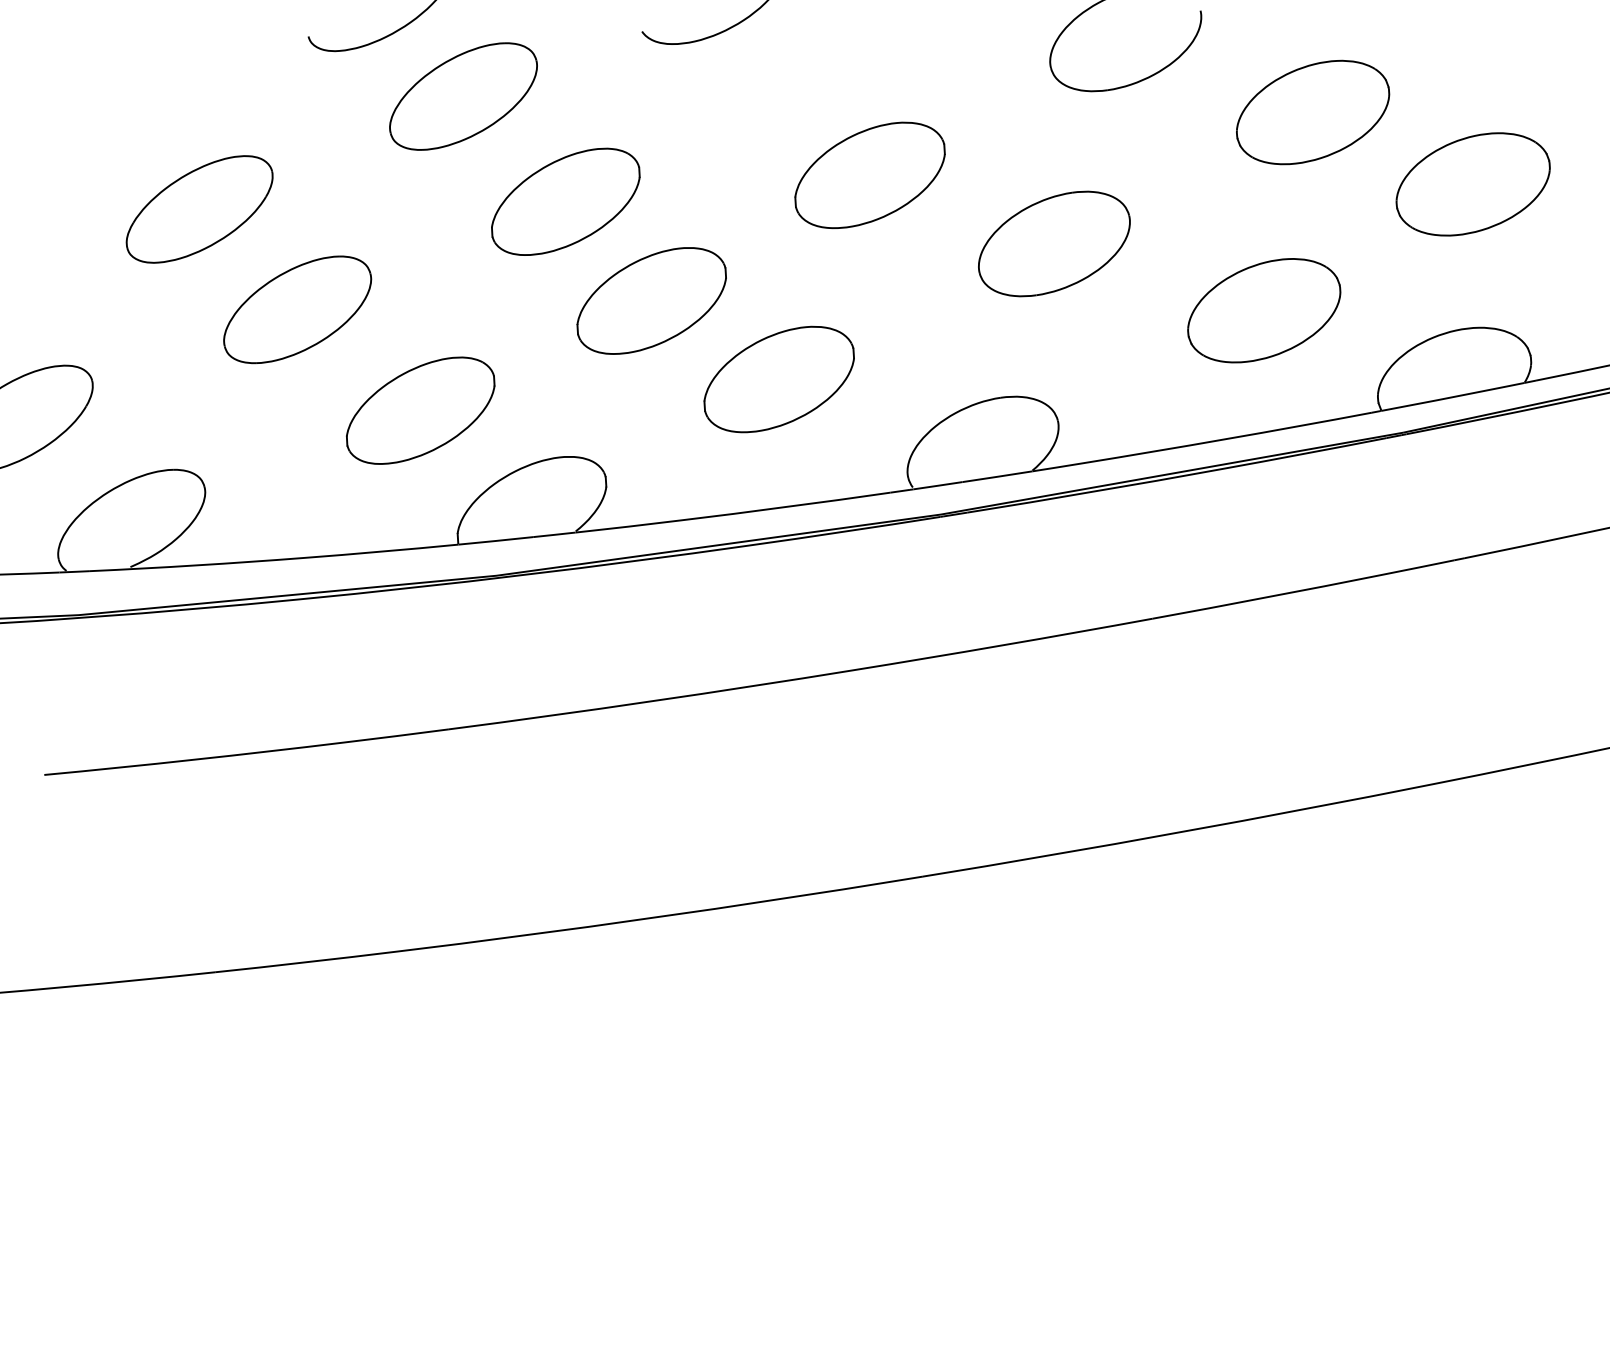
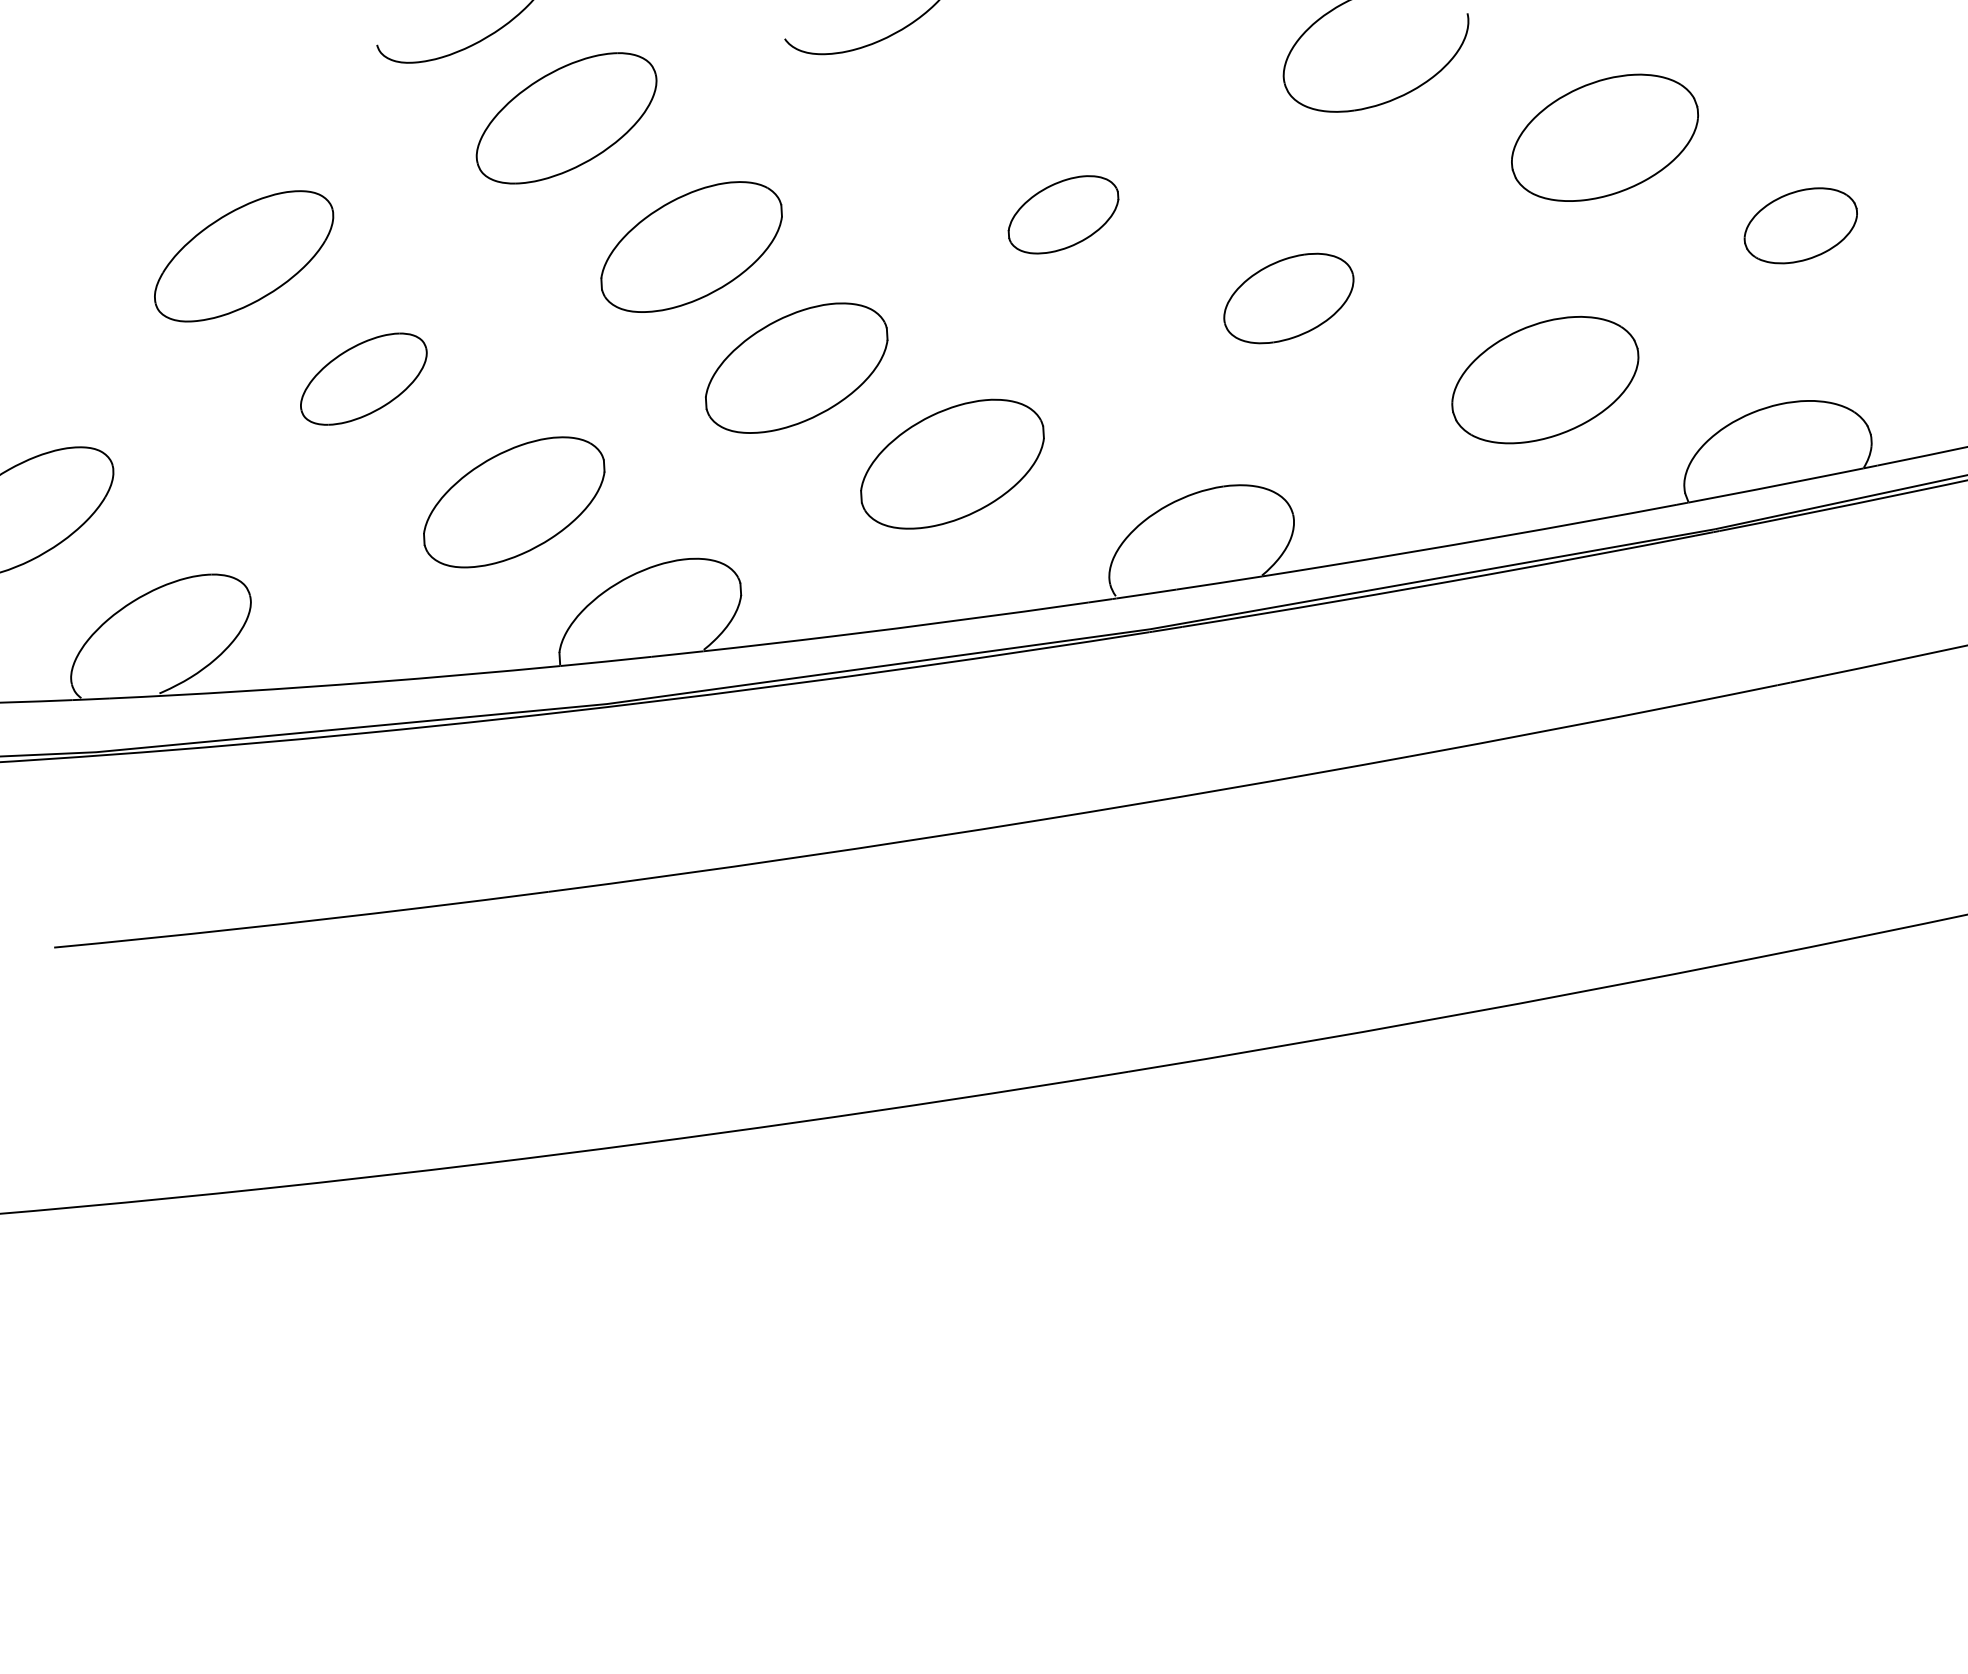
part: (870, 175) -> (1063, 214), size x0.6
part: (1472, 184) -> (1800, 225), size x0.6
part: (1054, 243) -> (1288, 298), size x0.7
part: (297, 310) -> (363, 379), size x0.7

